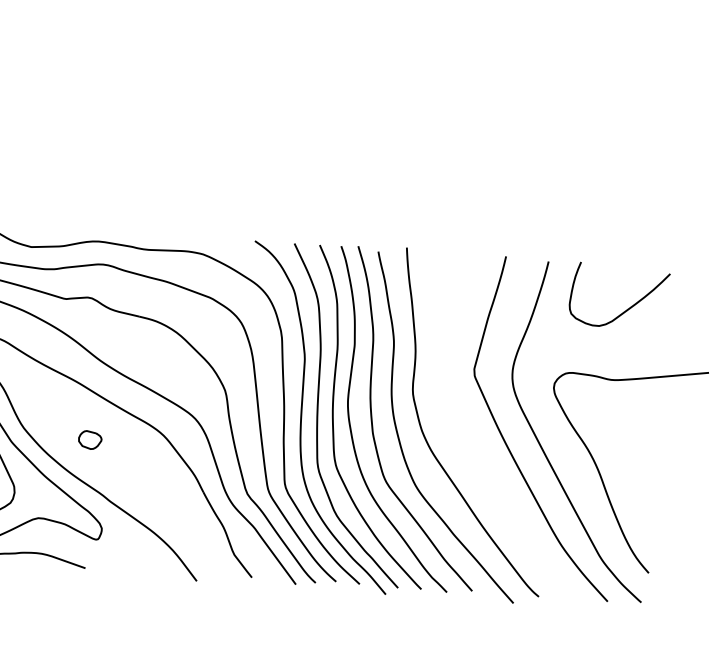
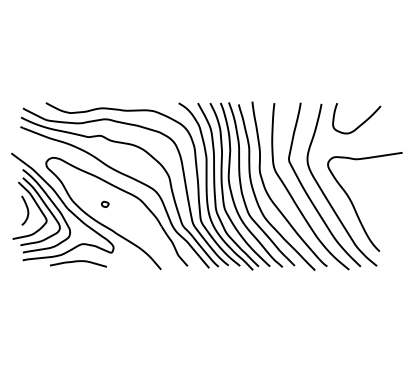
part: (91, 437) -> (105, 203), size x0.62
curve: (476, 448) -> (292, 196), added

